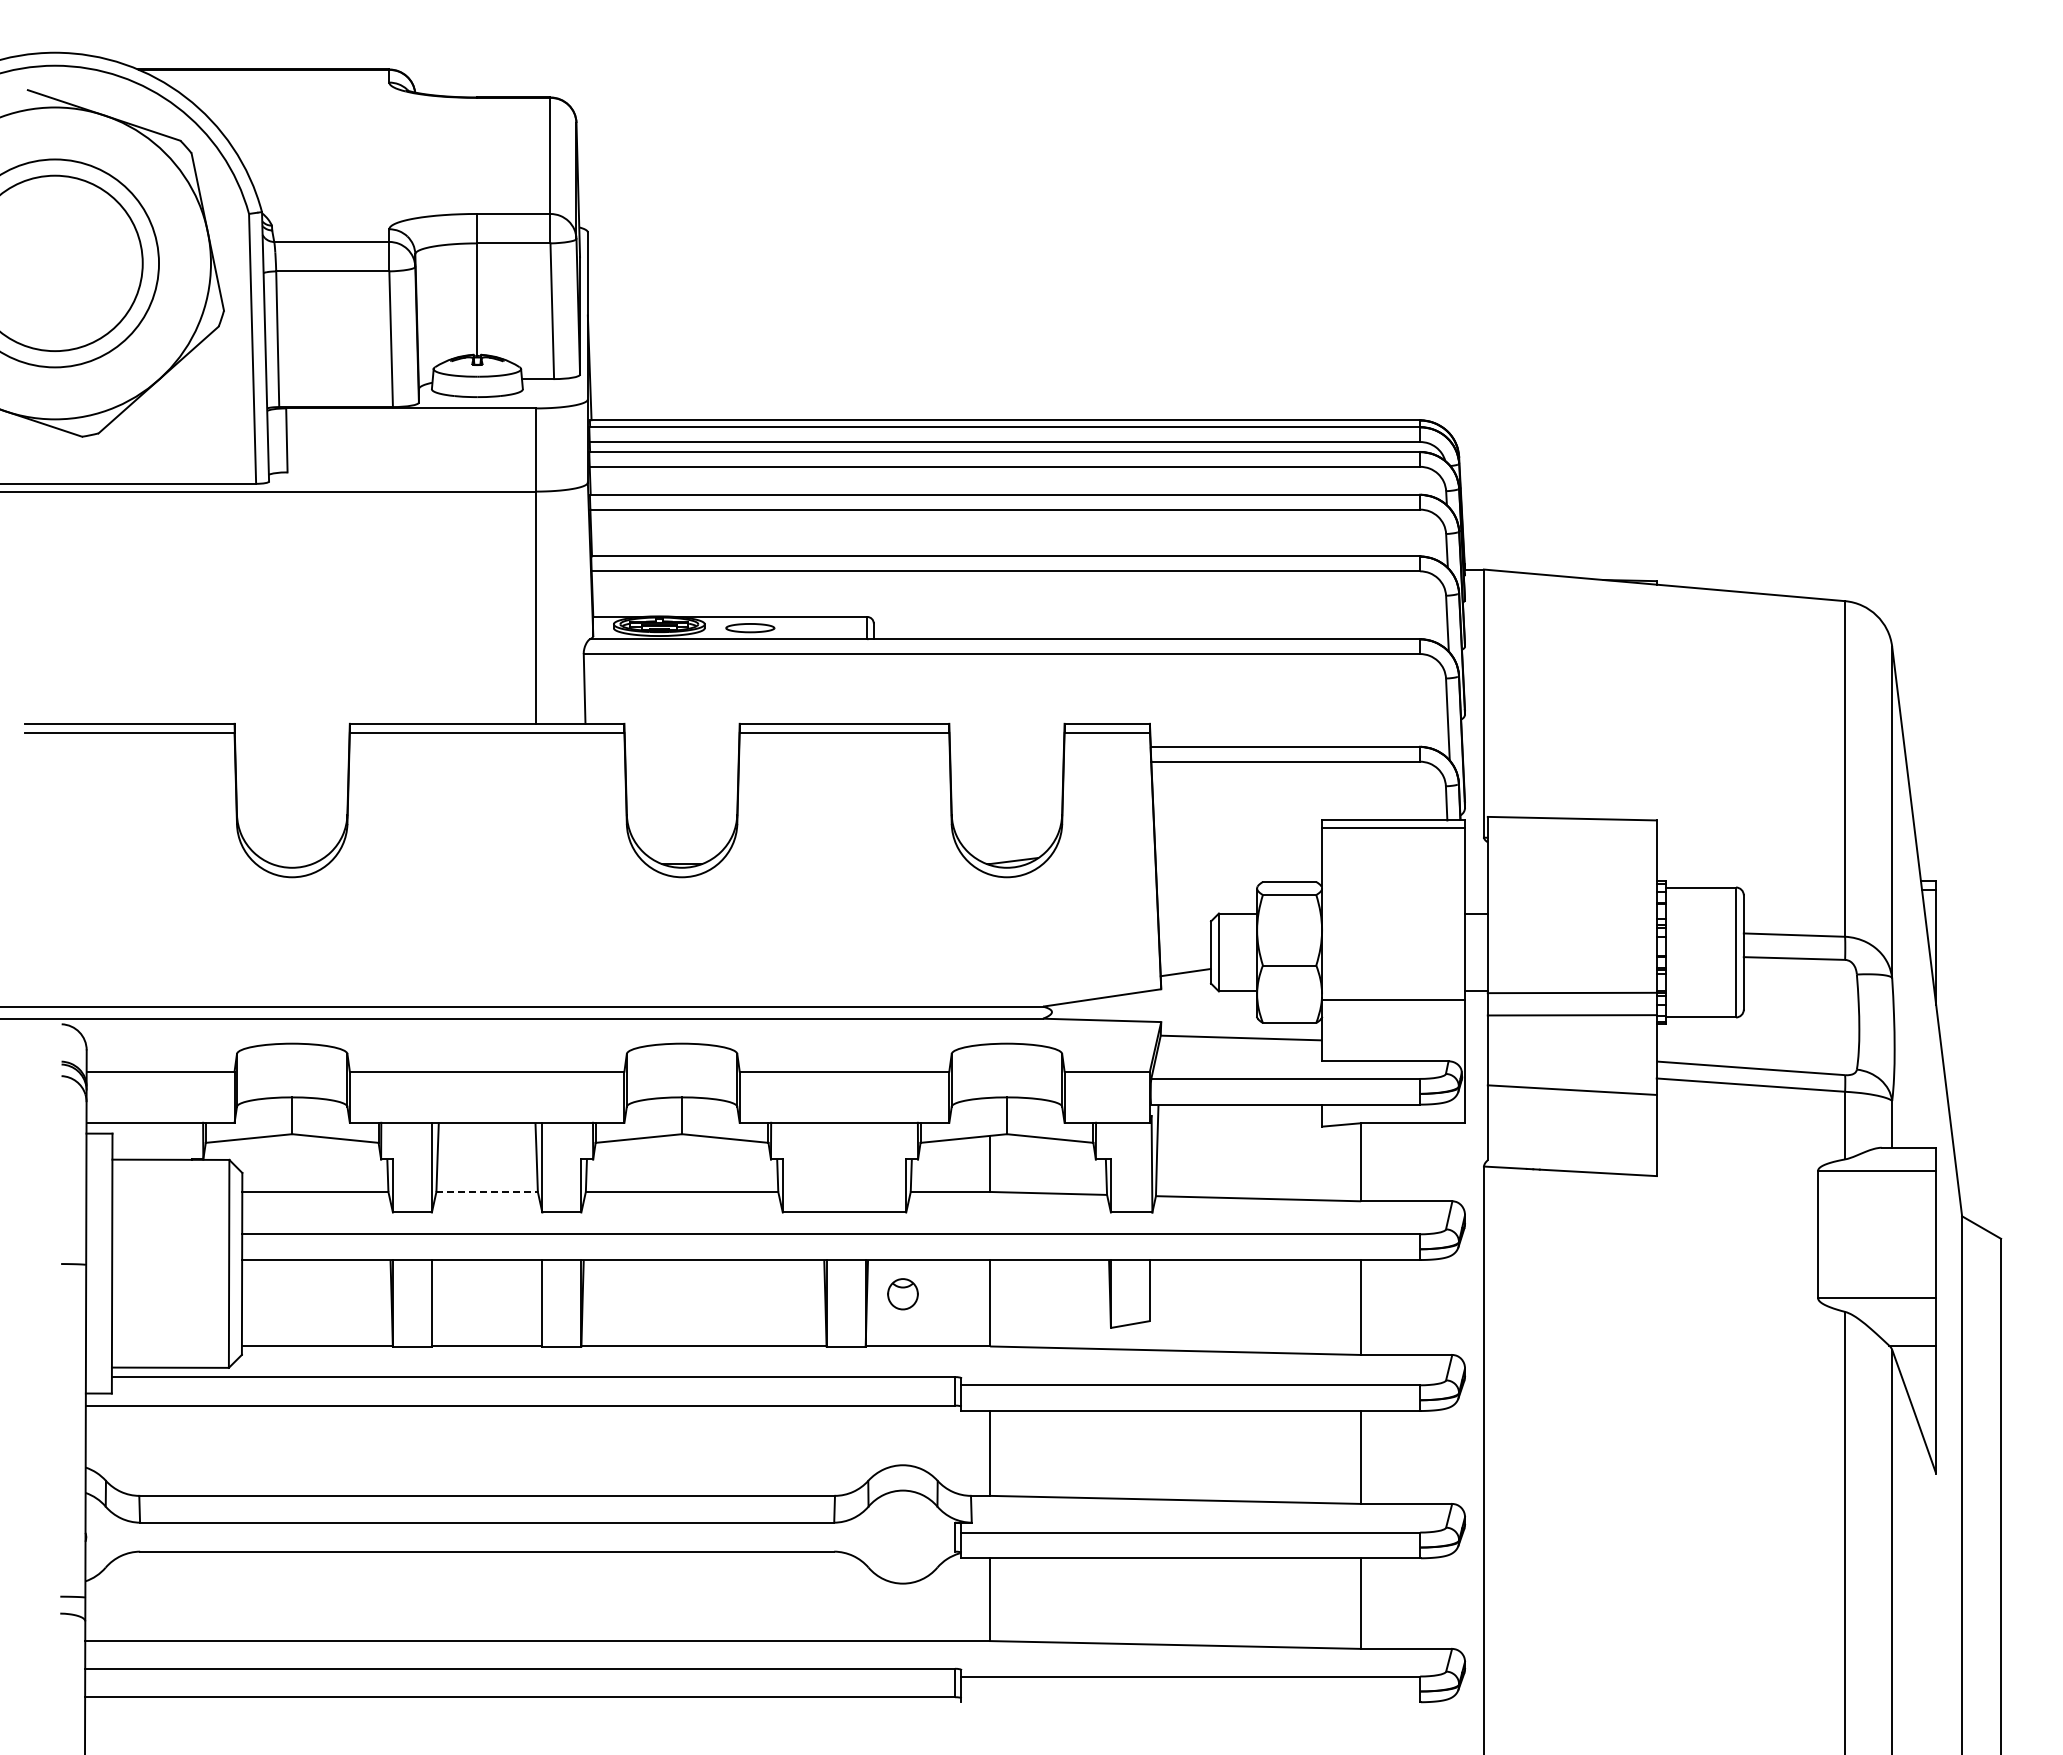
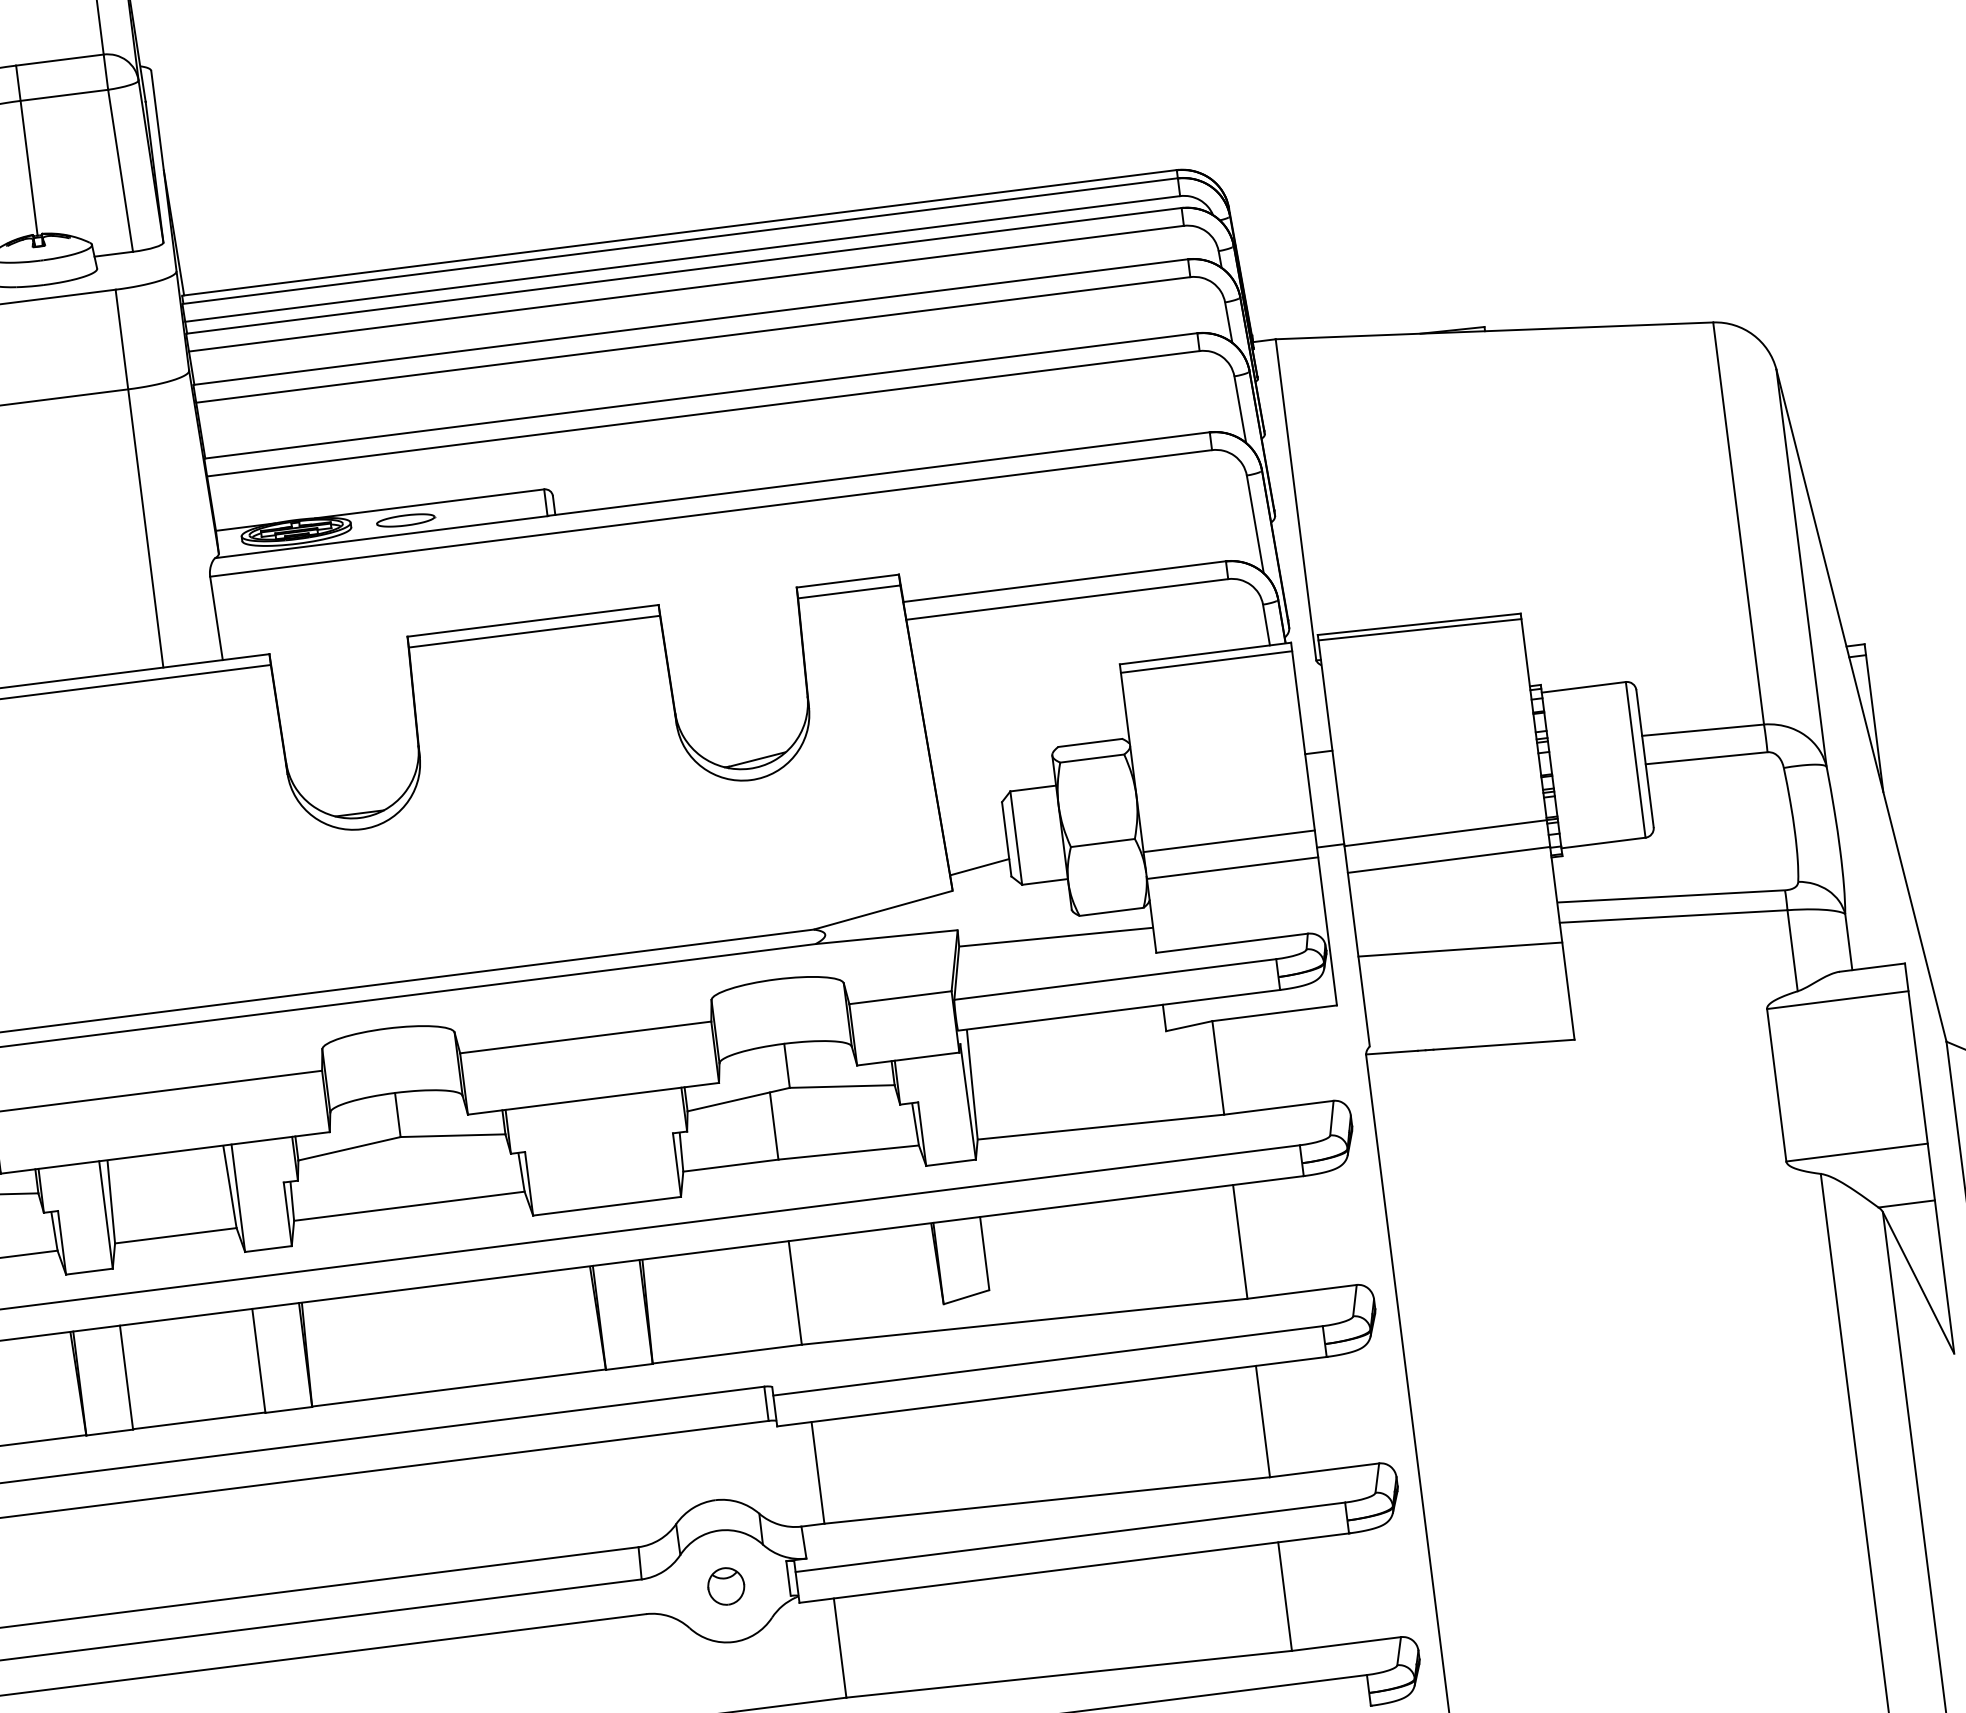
line: (1571, 822) -> (1418, 629), added
line: (1393, 977) -> (1229, 841), added
line: (487, 1191) -> (176, 1235), dashed -> solid
part: (902, 1294) -> (725, 1586), moved

